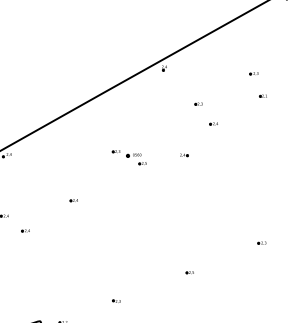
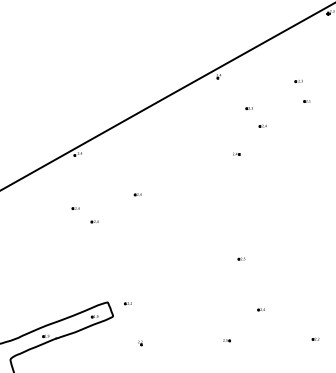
part: (128, 157) -> (186, 156), removed
part: (261, 242) -> (305, 232), removed
part: (115, 301) -> (175, 284), removed

